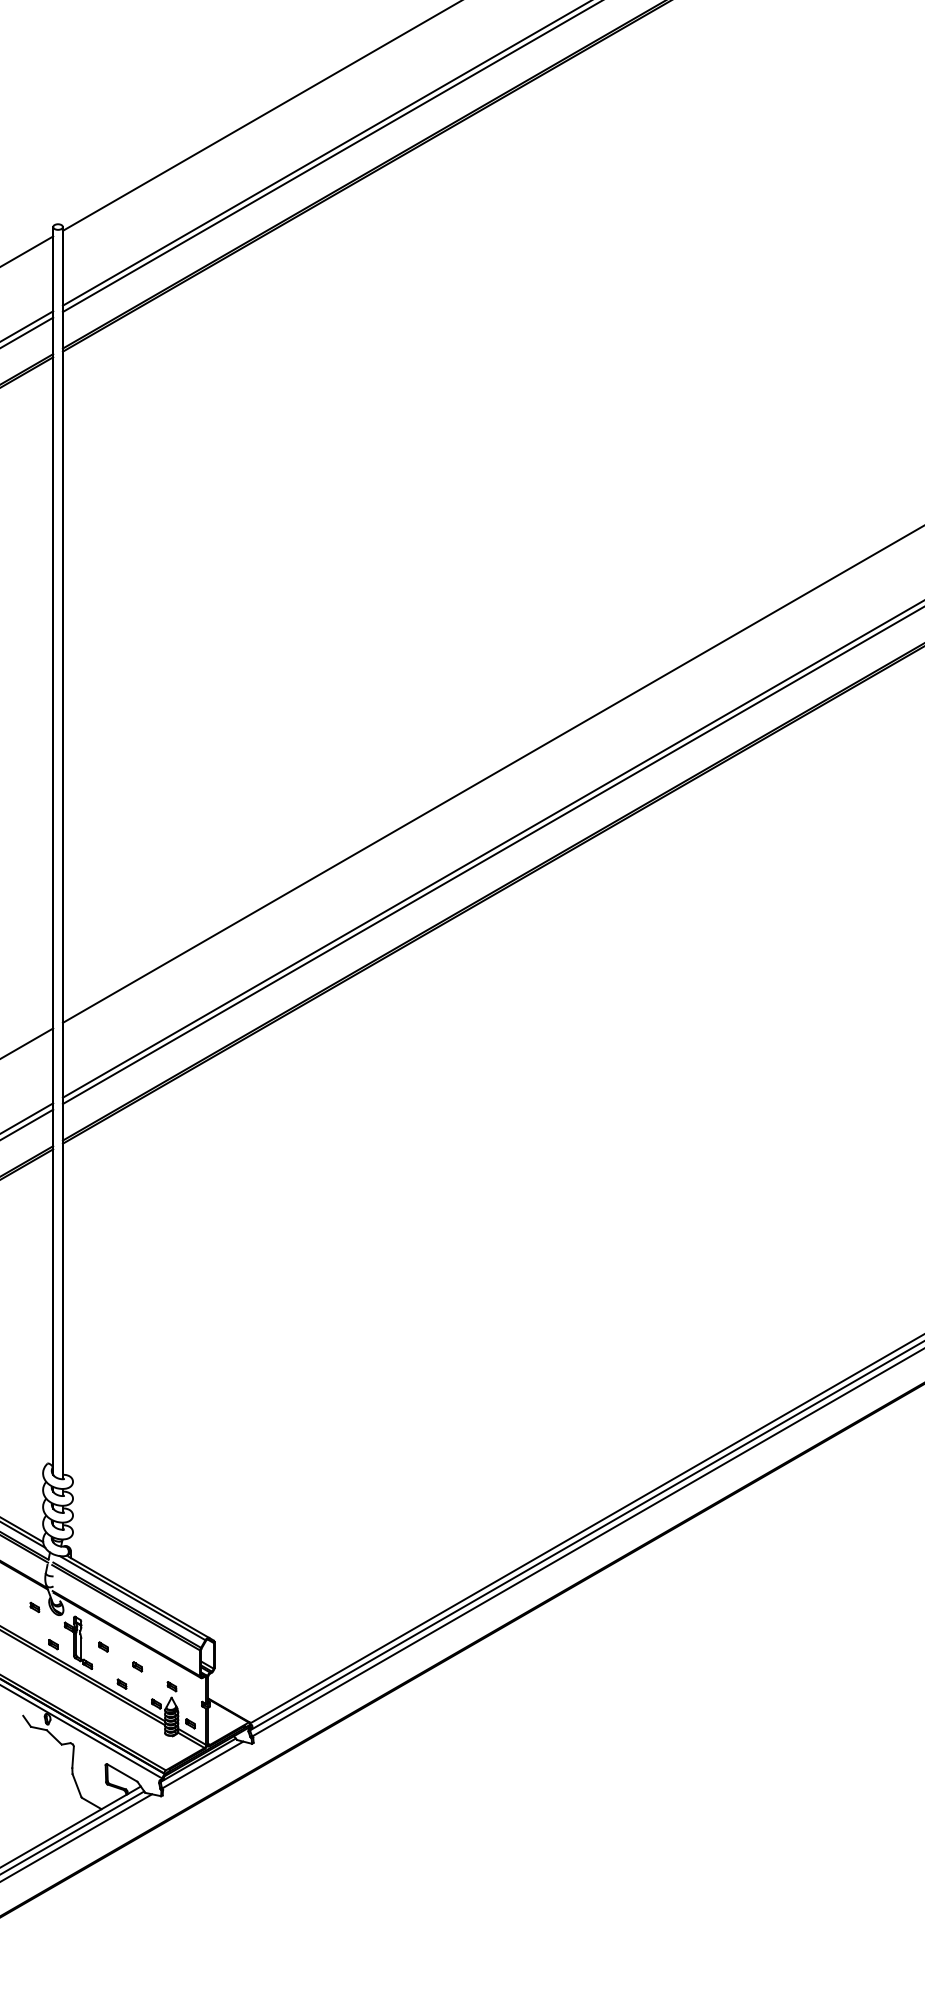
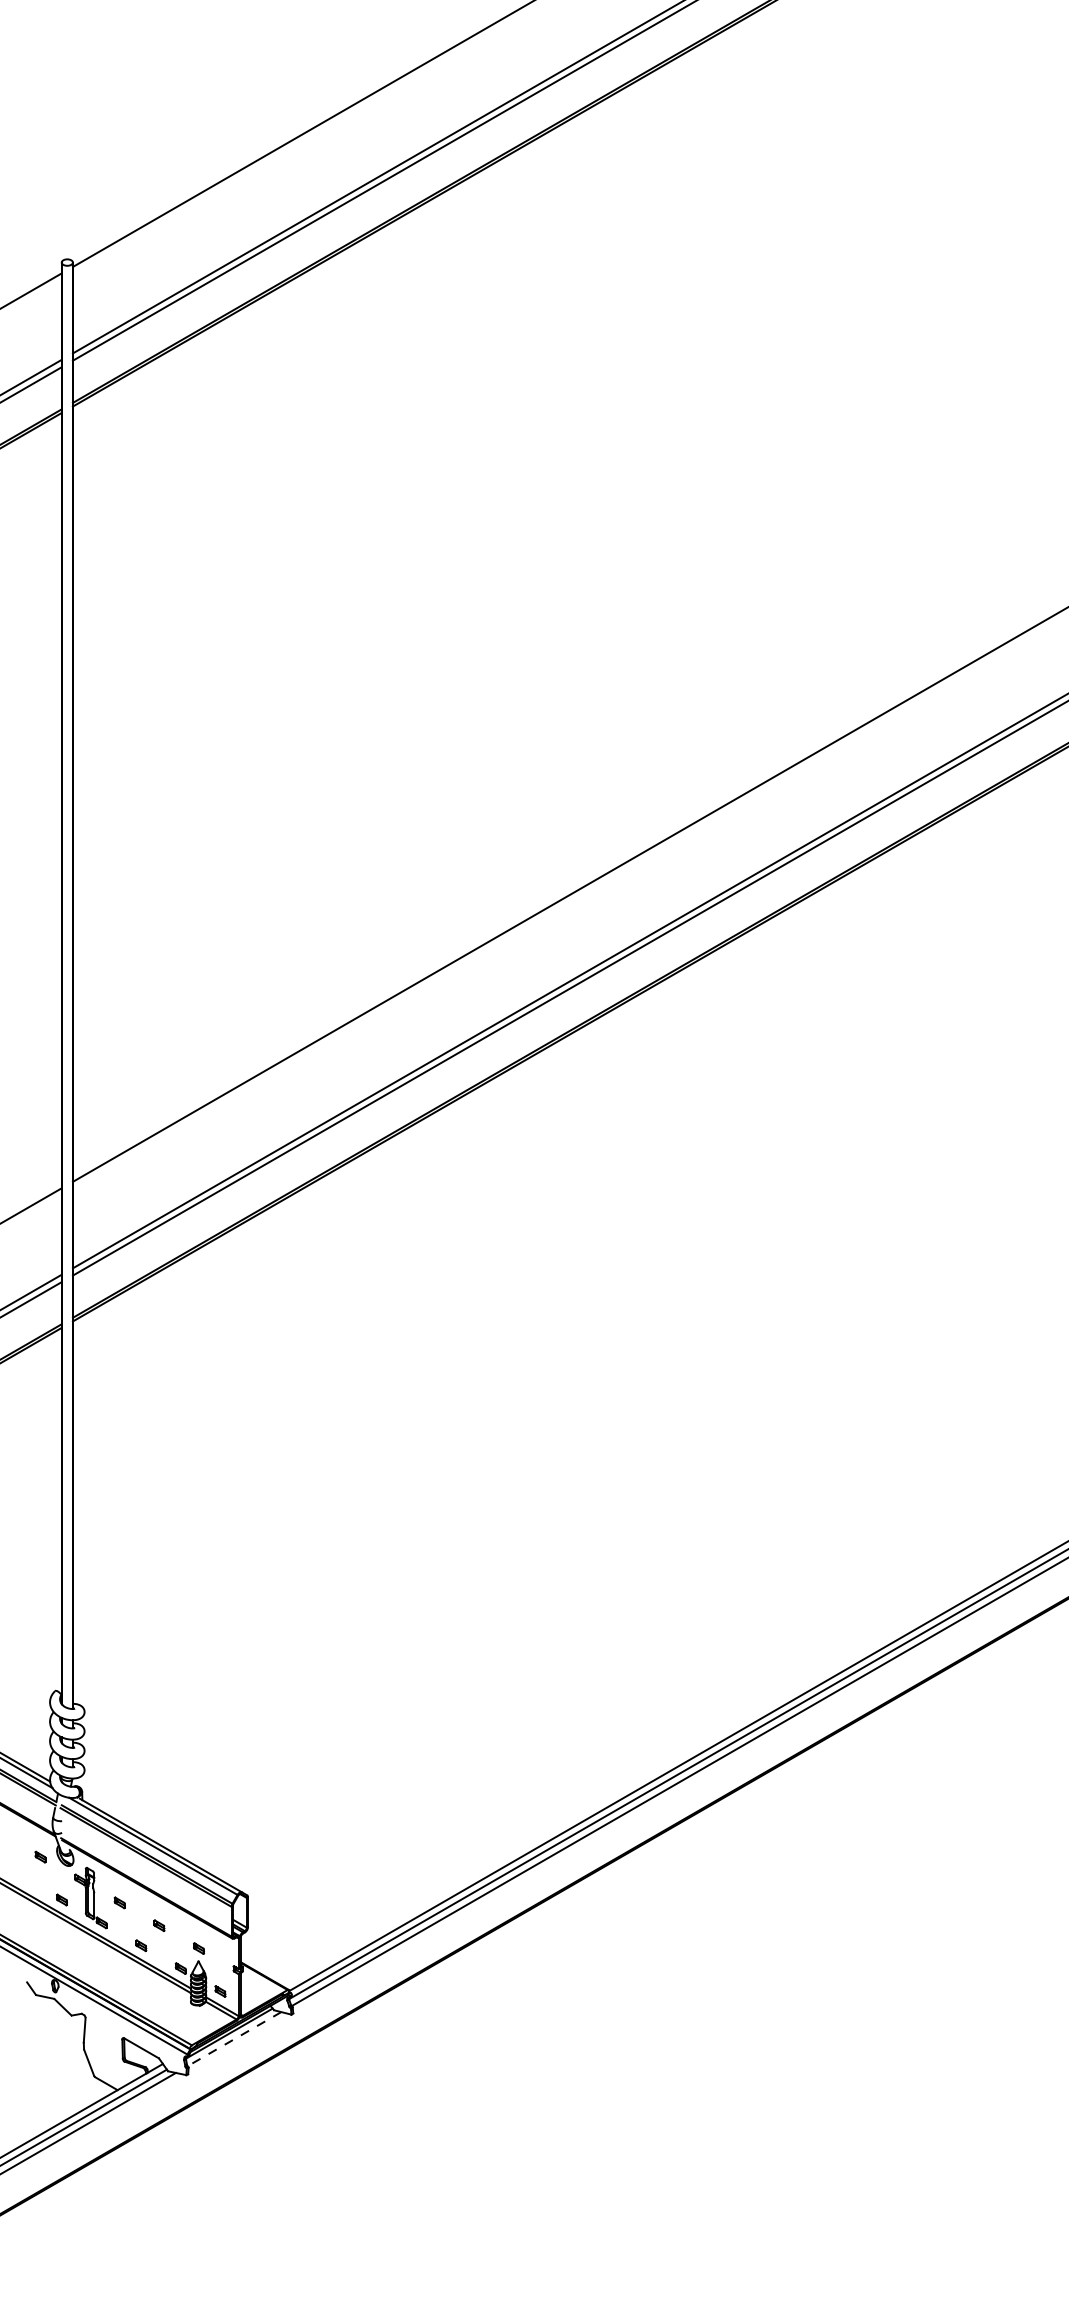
line: (201, 1765) -> (233, 2039), solid -> dashed

